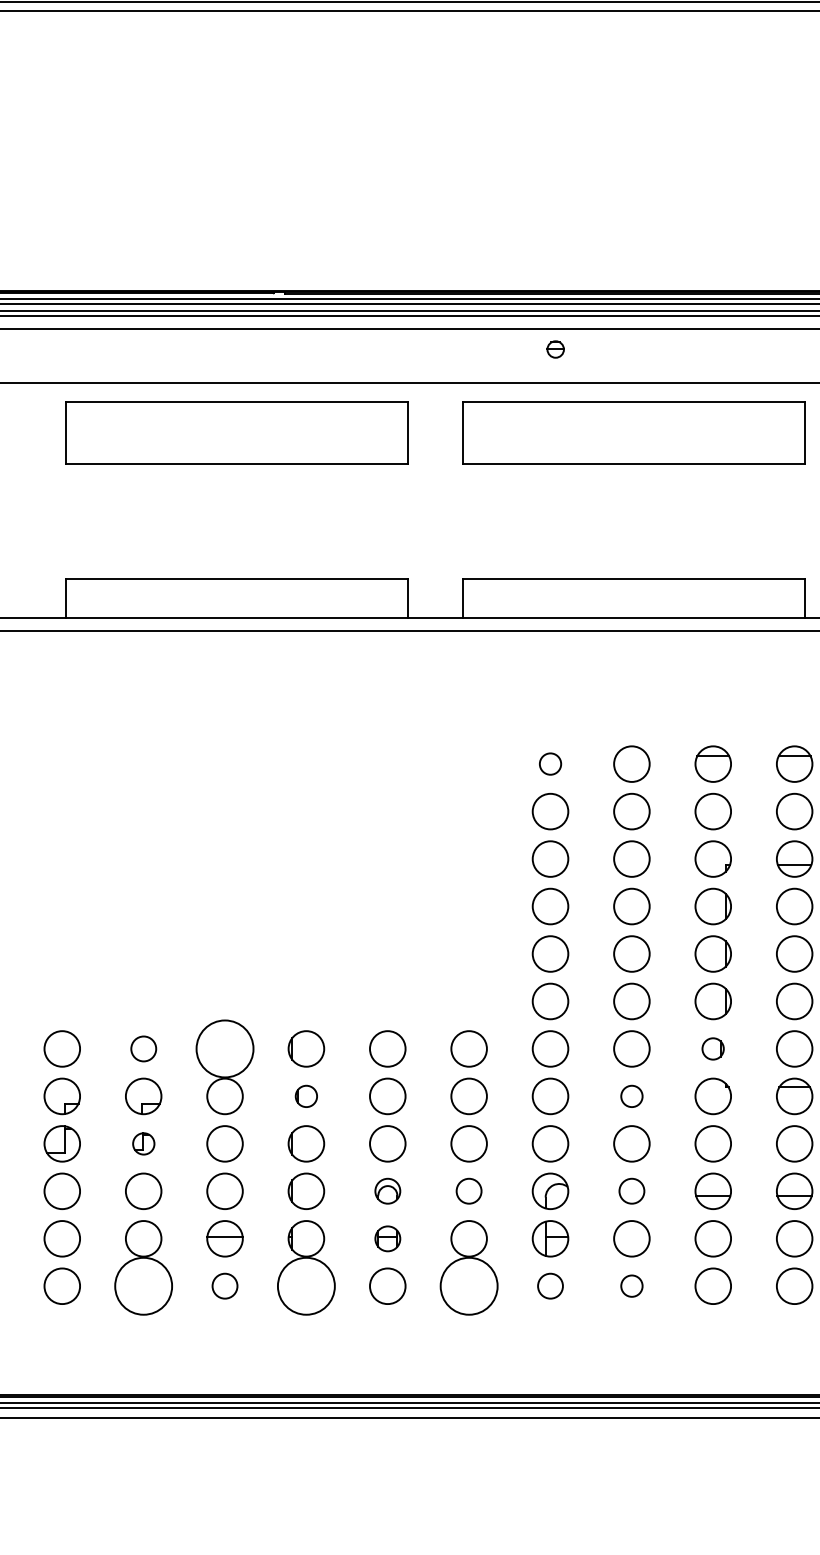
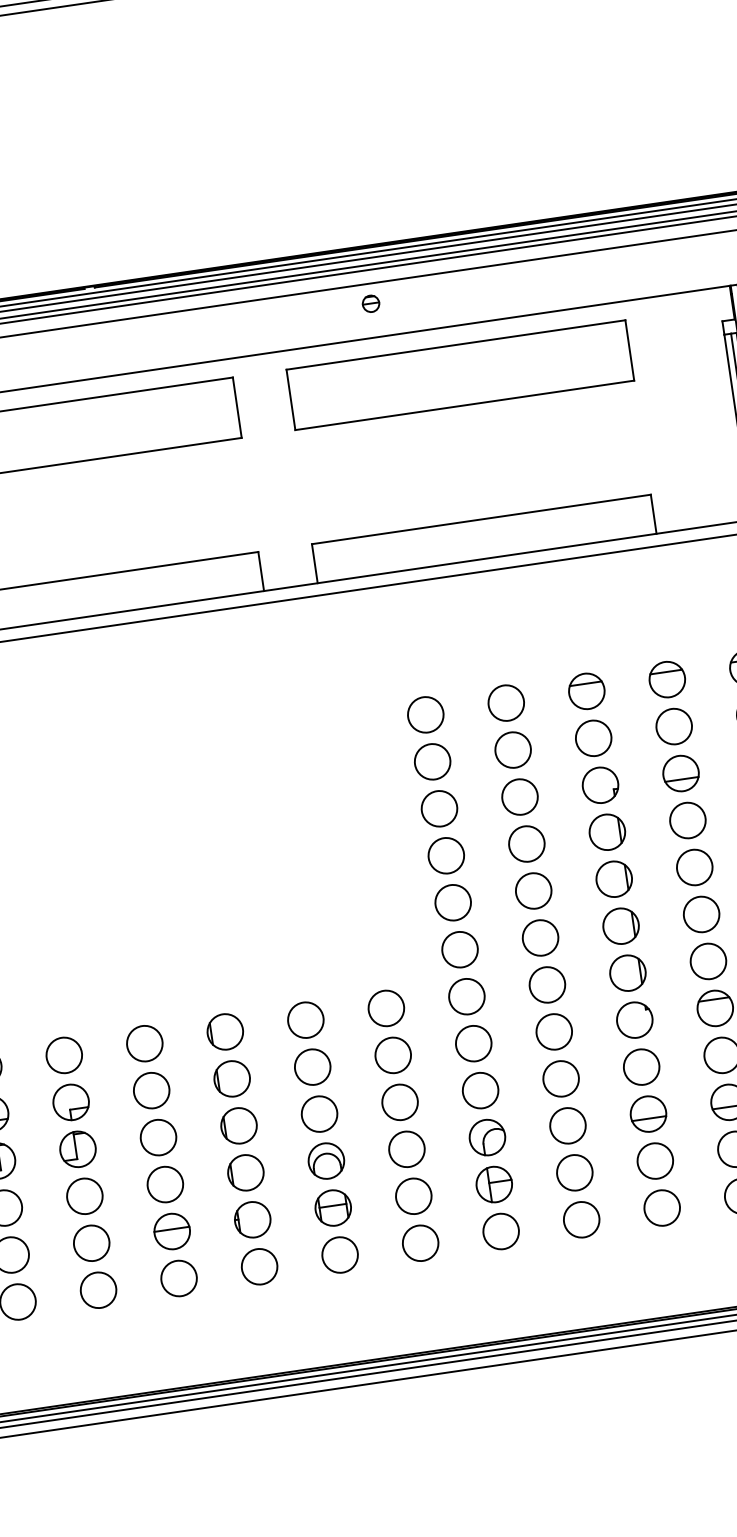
circle: (550, 763) -> (425, 714), size x1.67
circle: (143, 1048) -> (64, 1055), size x1.43
circle: (224, 1048) -> (144, 1043), size x0.62
part: (712, 1048) -> (627, 972), size x1.67
part: (306, 1096) -> (232, 1078), size x1.67
circle: (631, 1096) -> (553, 1032), size x1.67
part: (143, 1143) -> (77, 1149), size x1.67
part: (387, 1190) -> (326, 1160), size x1.43
circle: (468, 1190) -> (406, 1148), size x1.43
circle: (631, 1190) -> (567, 1125), size x1.43
part: (387, 1238) -> (332, 1207), size x1.43
circle: (224, 1285) -> (178, 1277), size x1.43
circle: (550, 1285) -> (501, 1230), size x1.43
circle: (631, 1285) -> (581, 1219), size x1.67
circle: (143, 1286) -> (98, 1290), size x0.62
circle: (306, 1286) -> (259, 1266), size x0.62
circle: (468, 1286) -> (420, 1243), size x0.62

